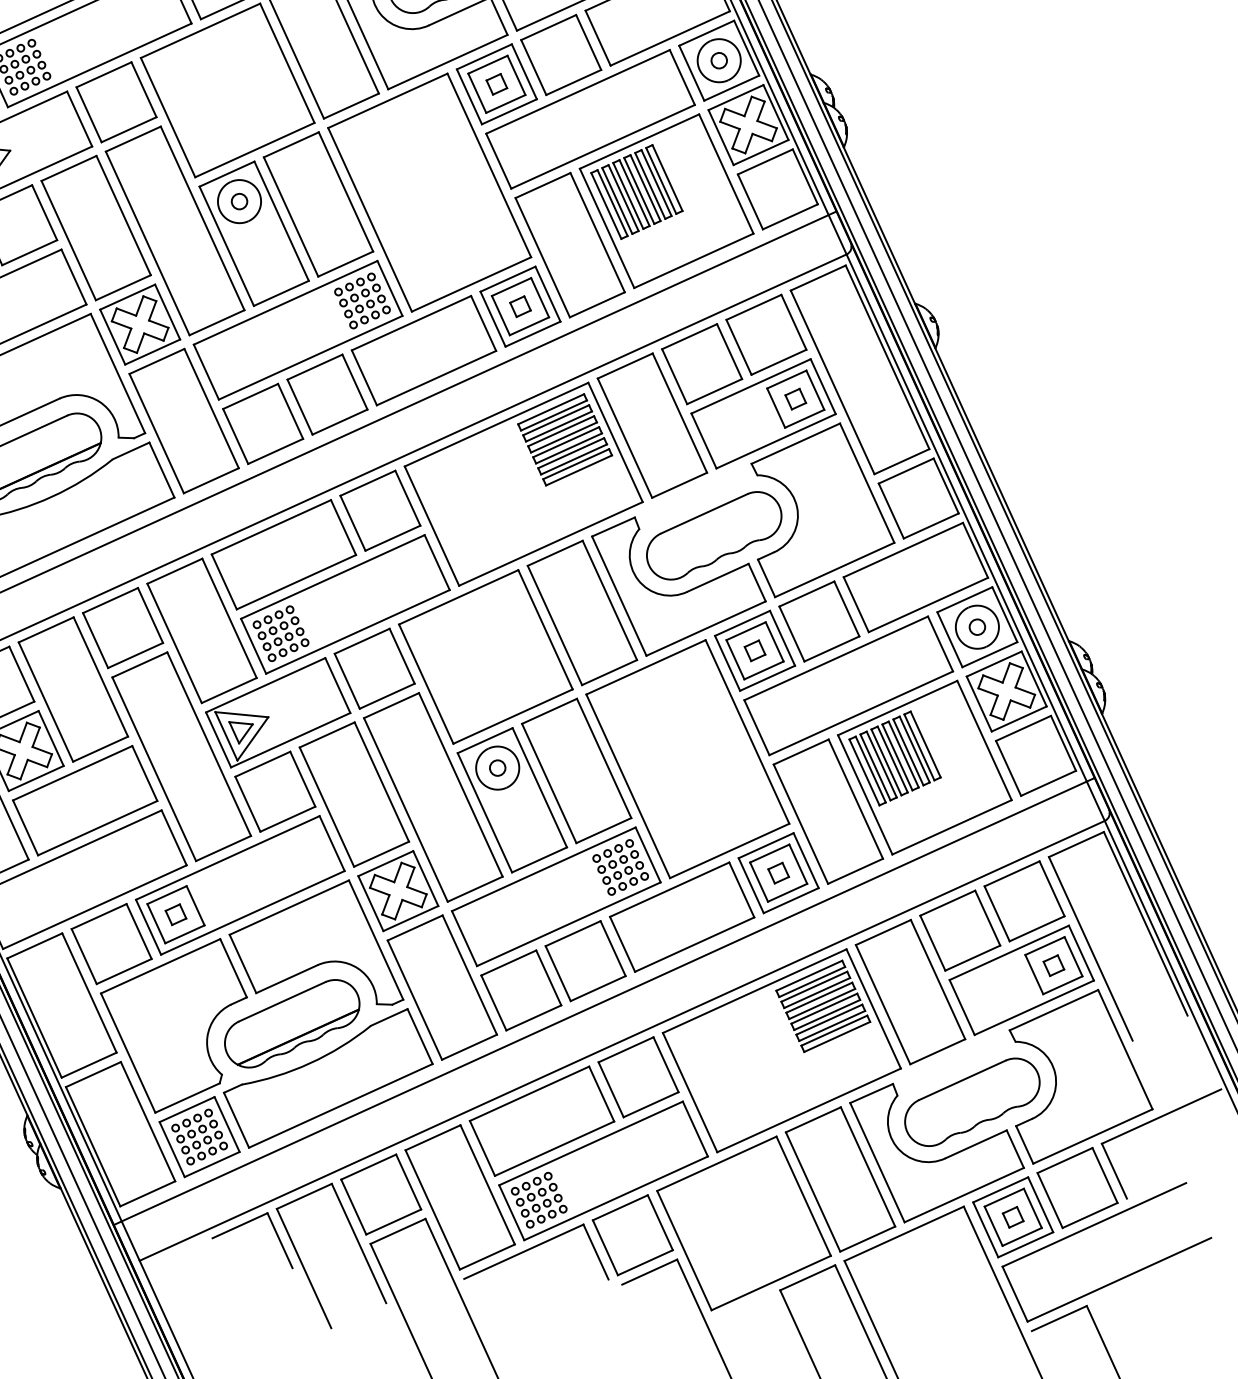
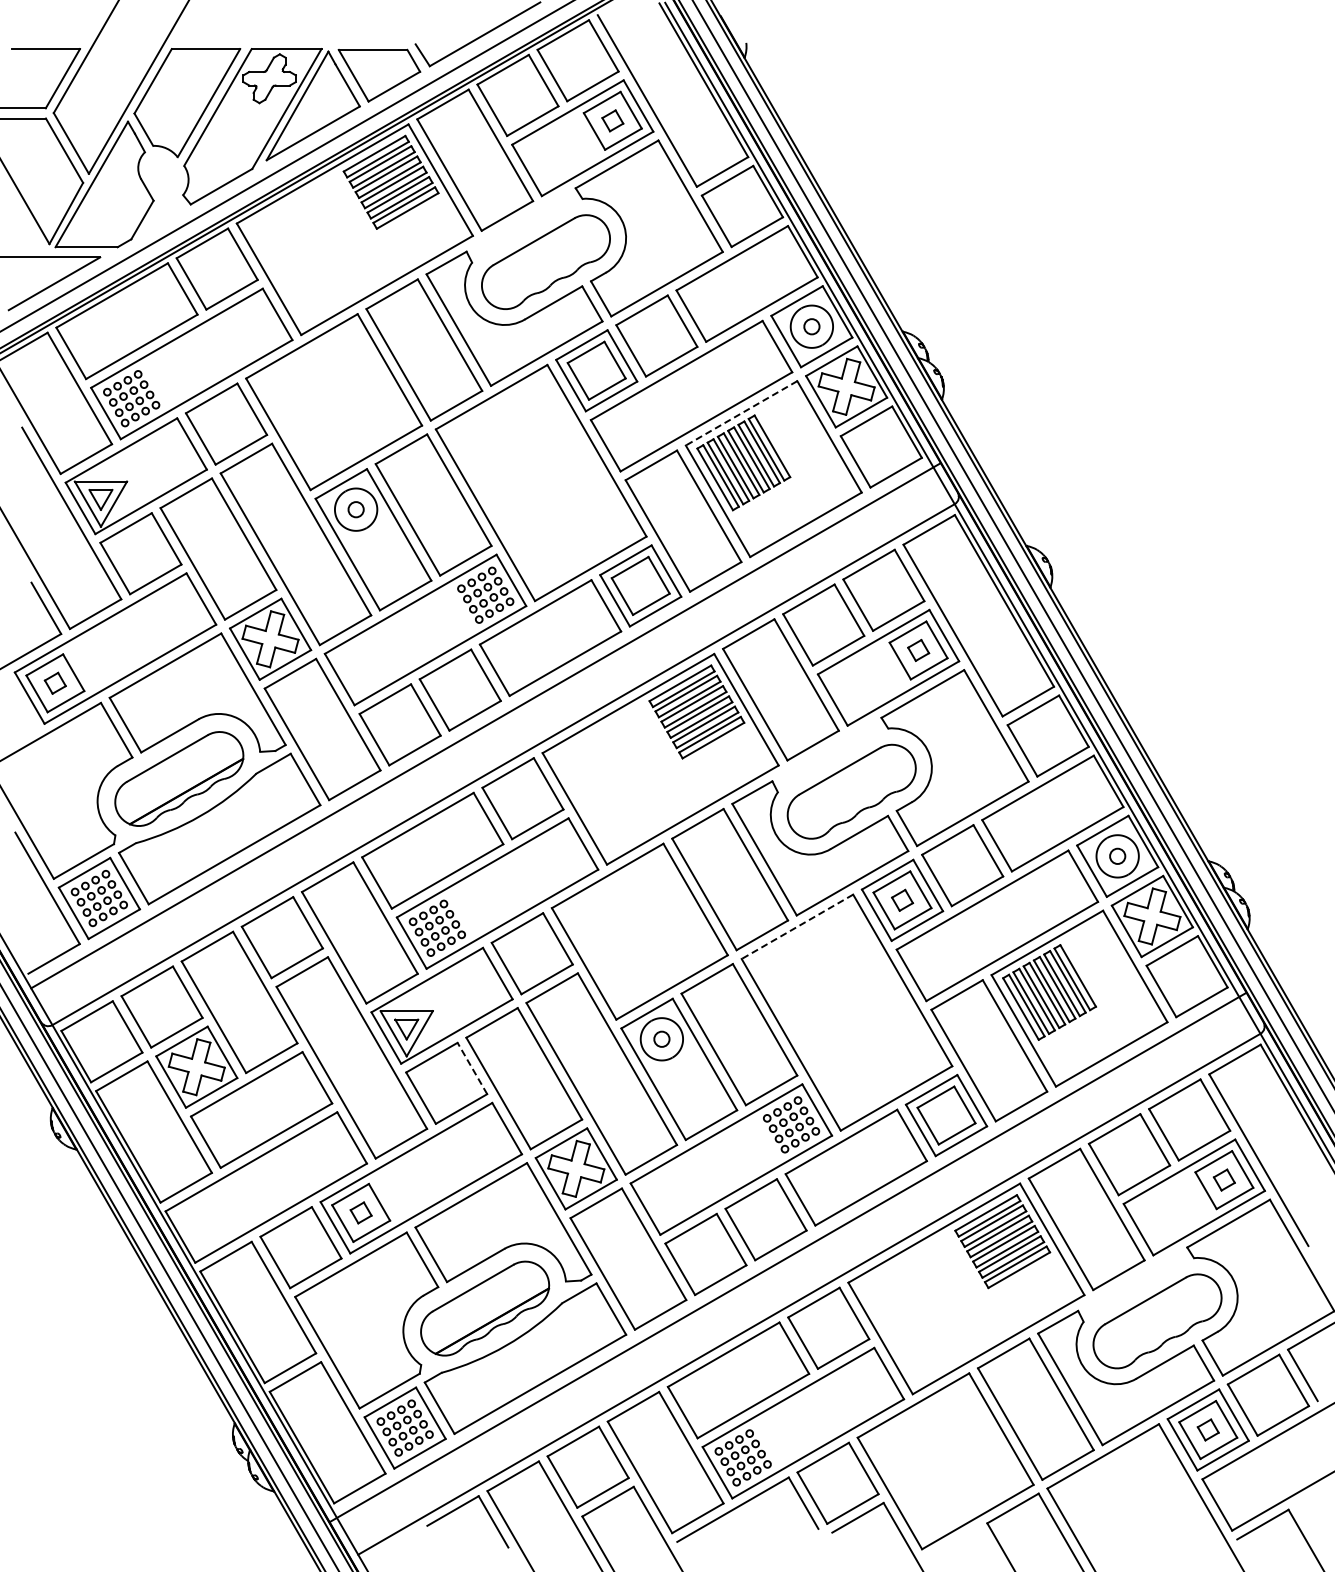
part: (496, 84) -> (596, 370), removed
line: (639, 141) -> (741, 413), solid -> dashed
part: (520, 306) -> (640, 585), removed
line: (646, 668) -> (797, 927), solid -> dashed
line: (302, 779) -> (472, 1068), solid -> dashed
part: (778, 873) -> (946, 1115), removed

